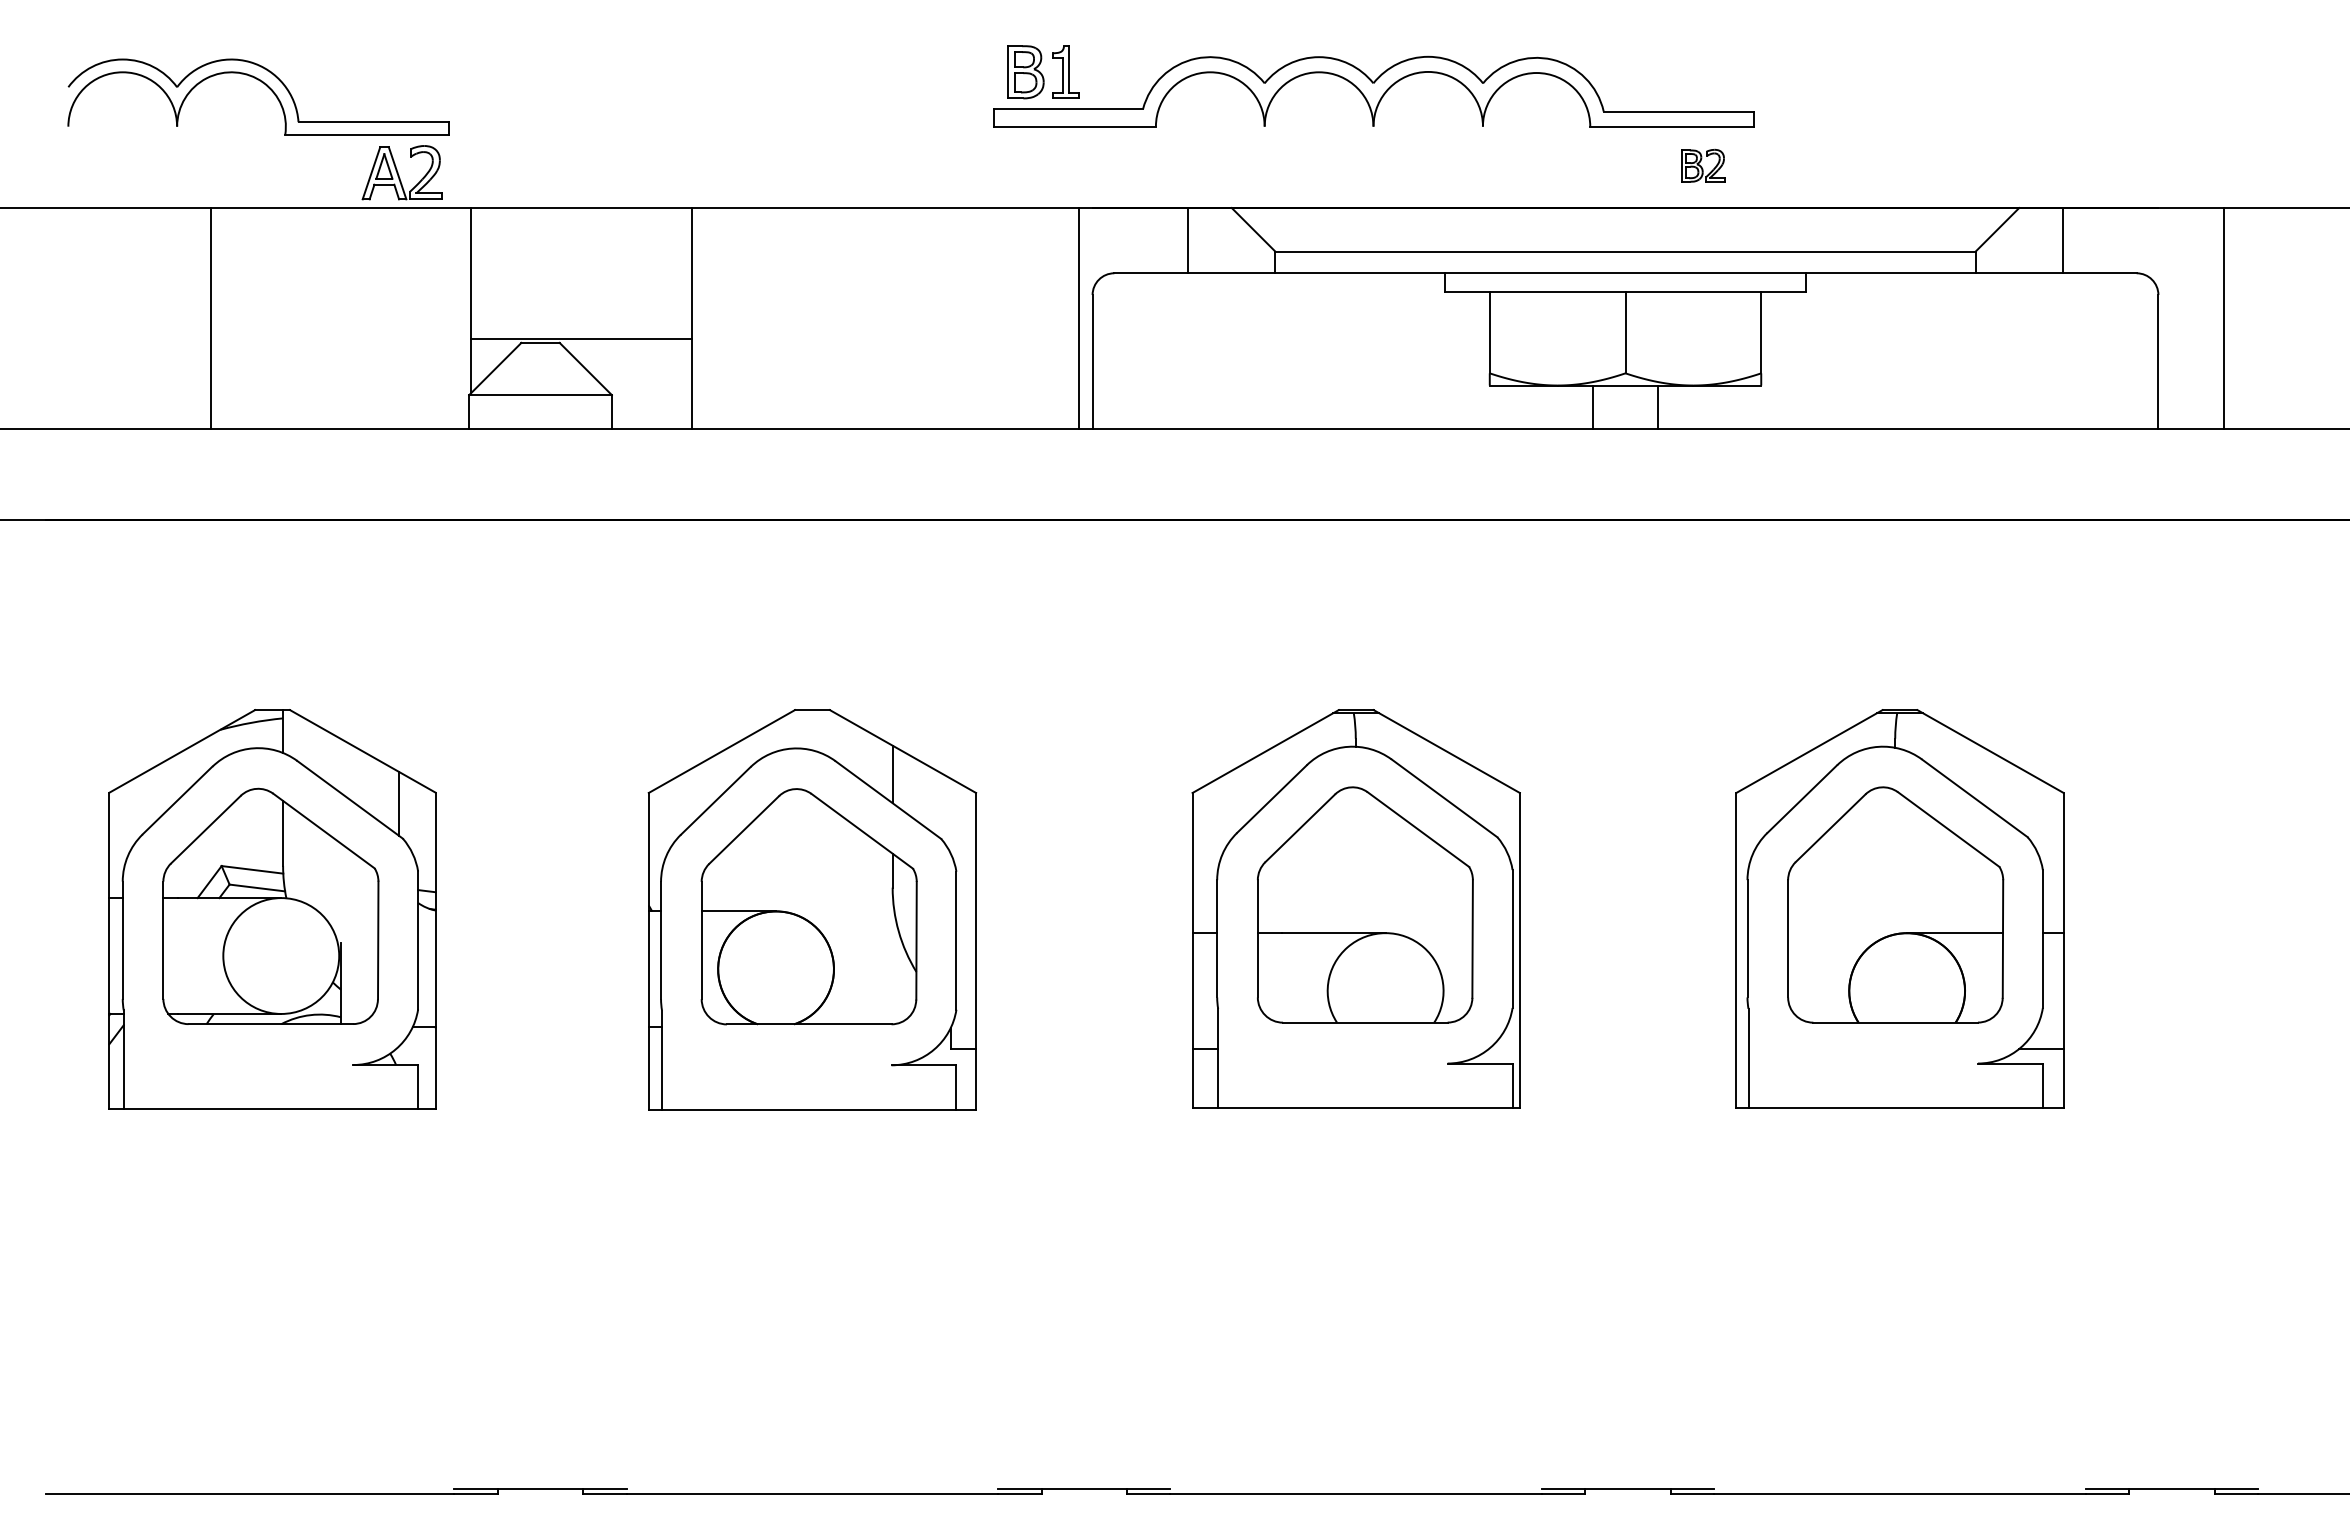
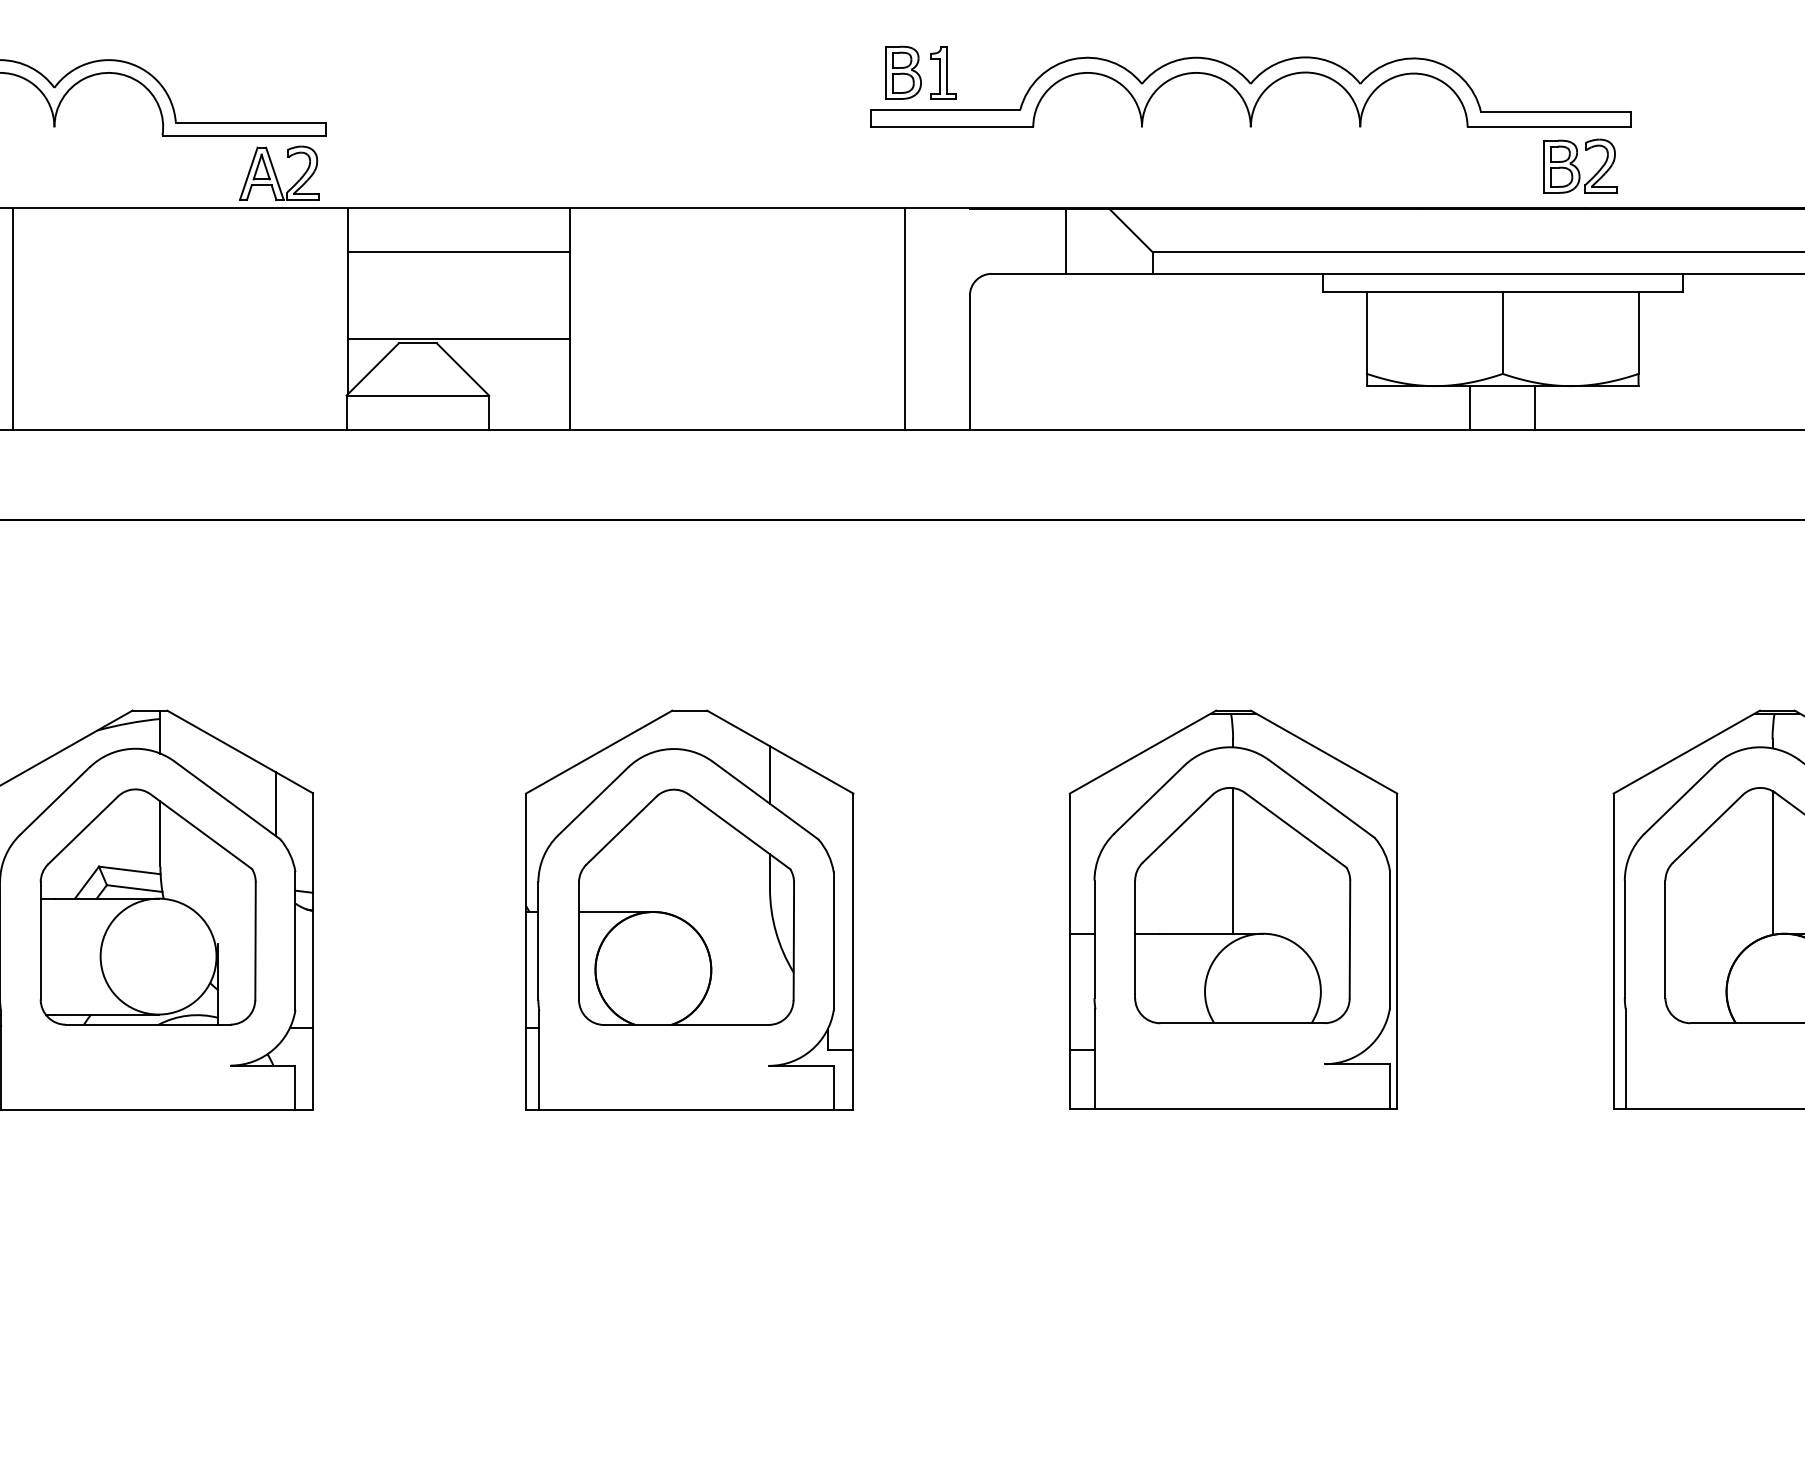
part: (1703, 165) -> (1580, 166), size x1.67
line: (581, 251) -> (458, 252), added
line: (210, 318) -> (12, 319), moved
line: (1079, 318) -> (904, 319), moved
line: (1355, 860) -> (1232, 861), added
line: (1895, 862) -> (1772, 863), added

